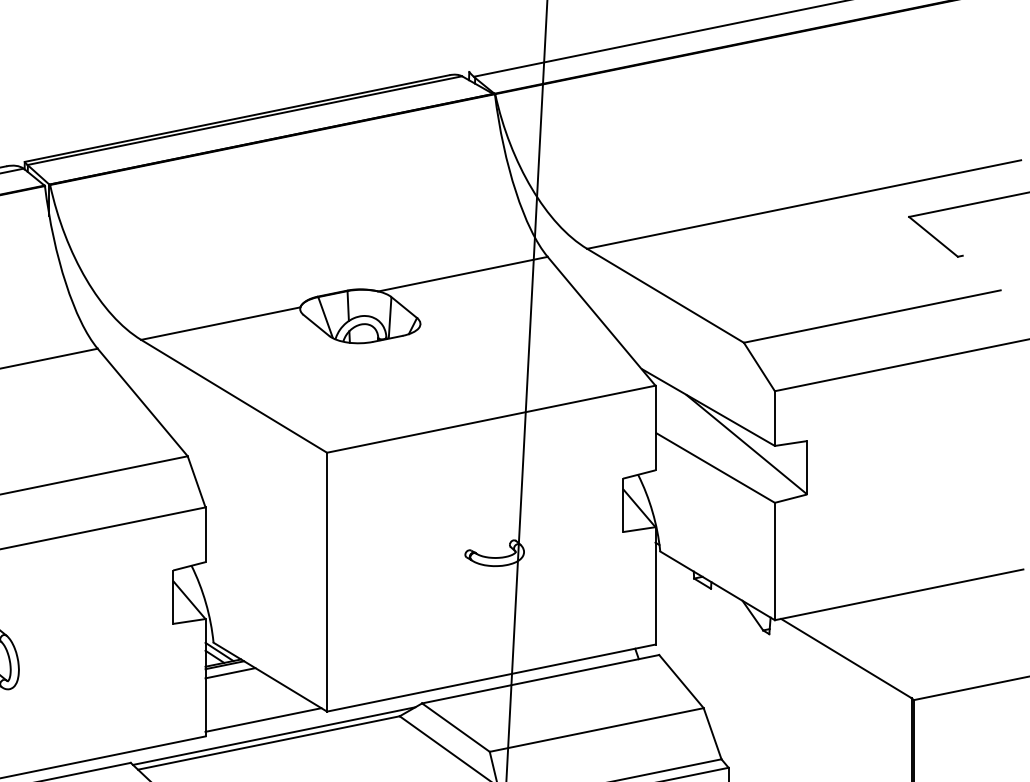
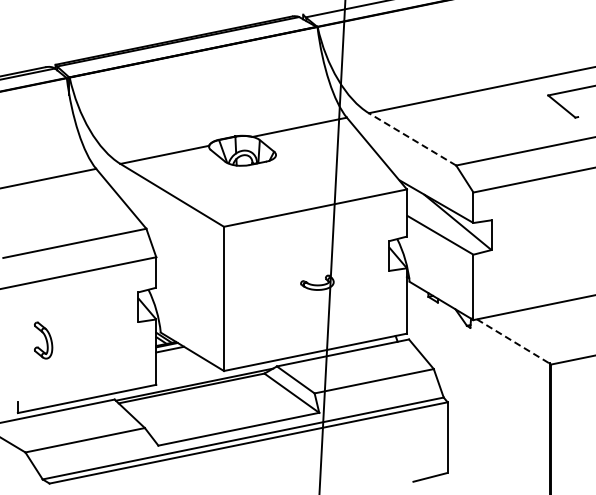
line: (665, 296) -> (412, 139), solid -> dashed
line: (846, 658) -> (513, 341), solid -> dashed
line: (263, 719) -> (188, 375), removed

